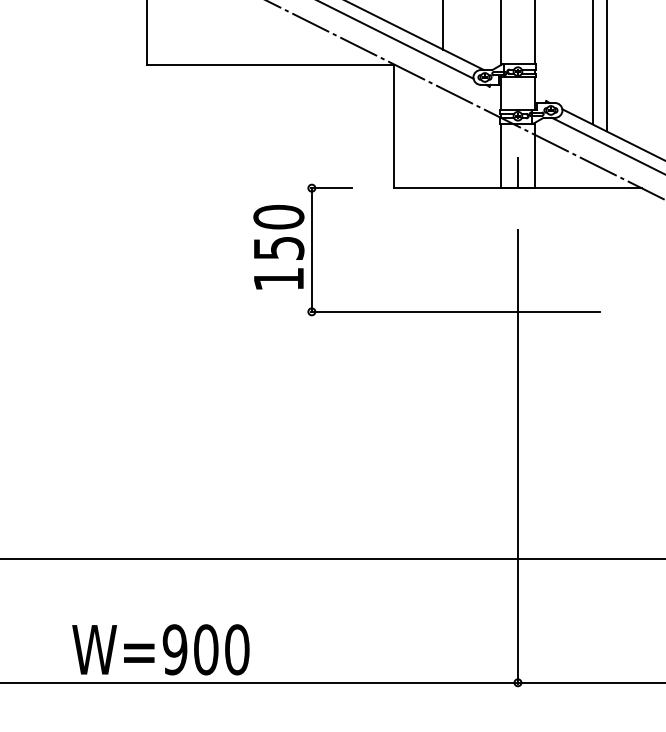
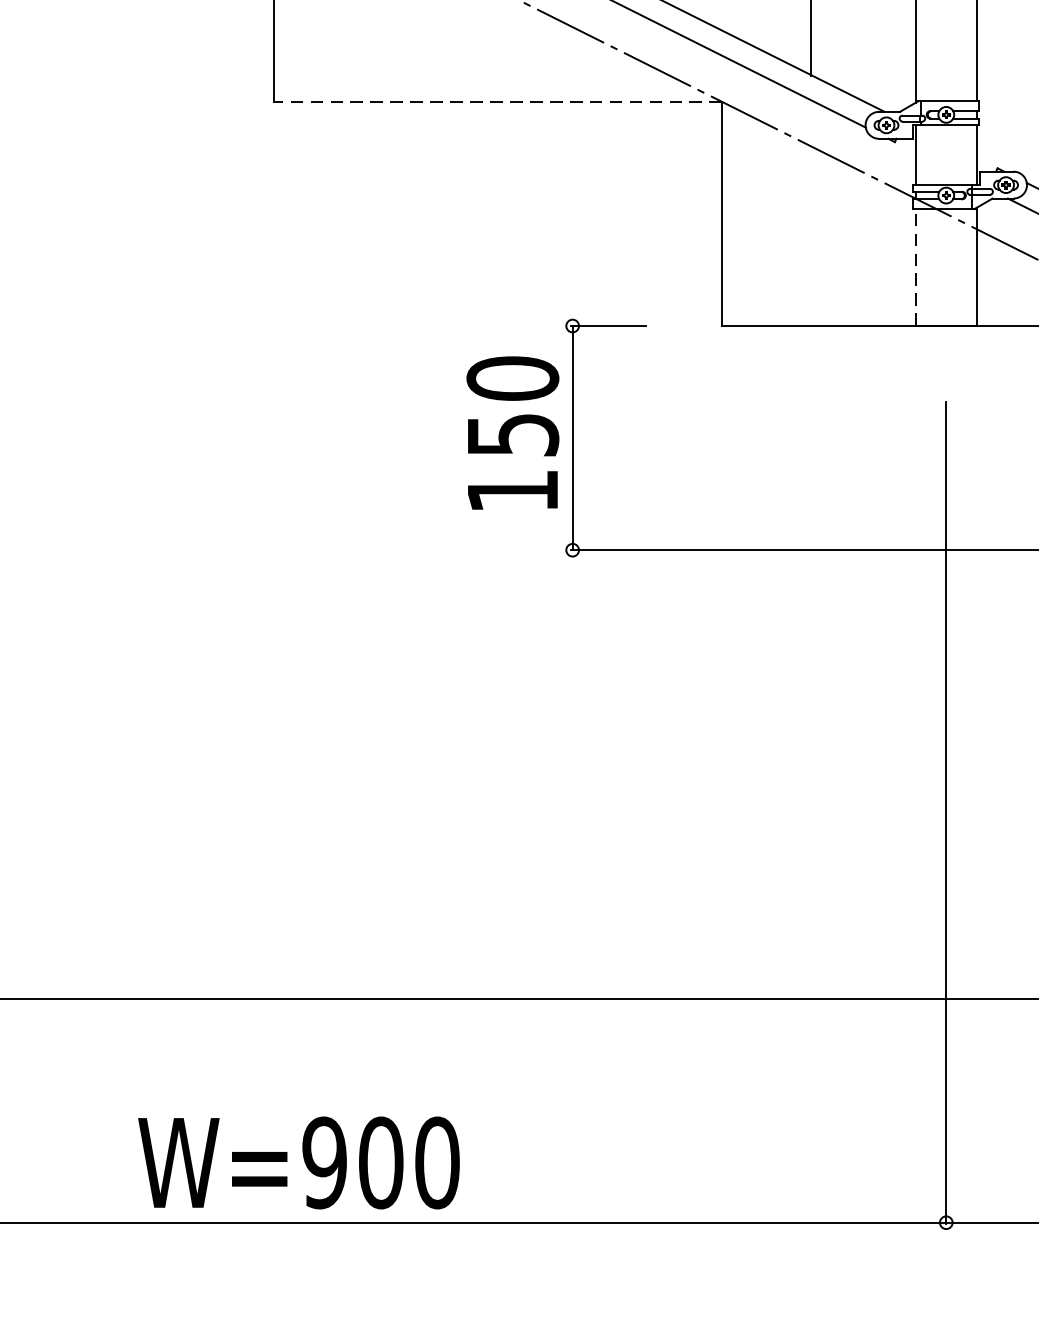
line: (270, 64) -> (497, 101), solid -> dashed
line: (501, 155) -> (916, 266), solid -> dashed
line: (517, 172) -> (945, 297), removed

